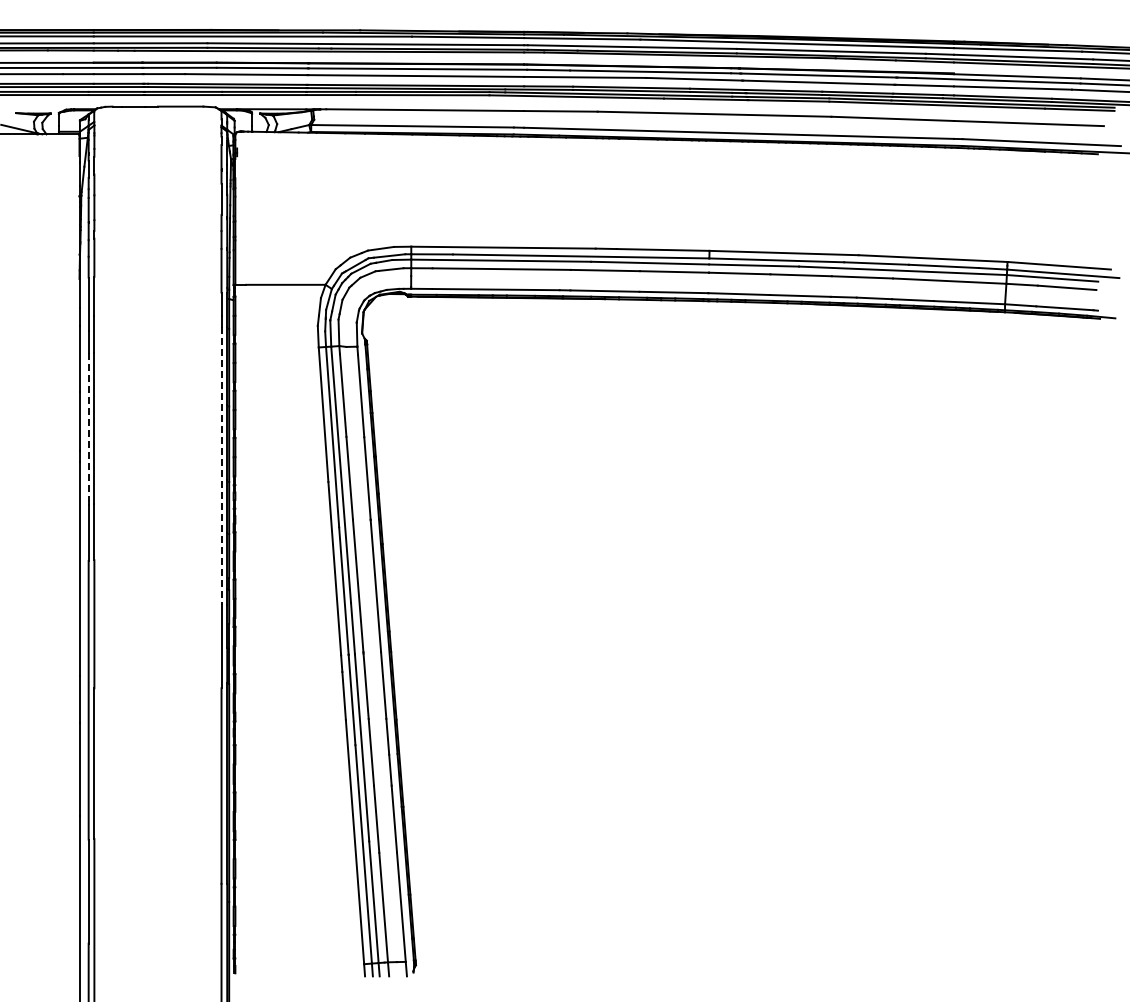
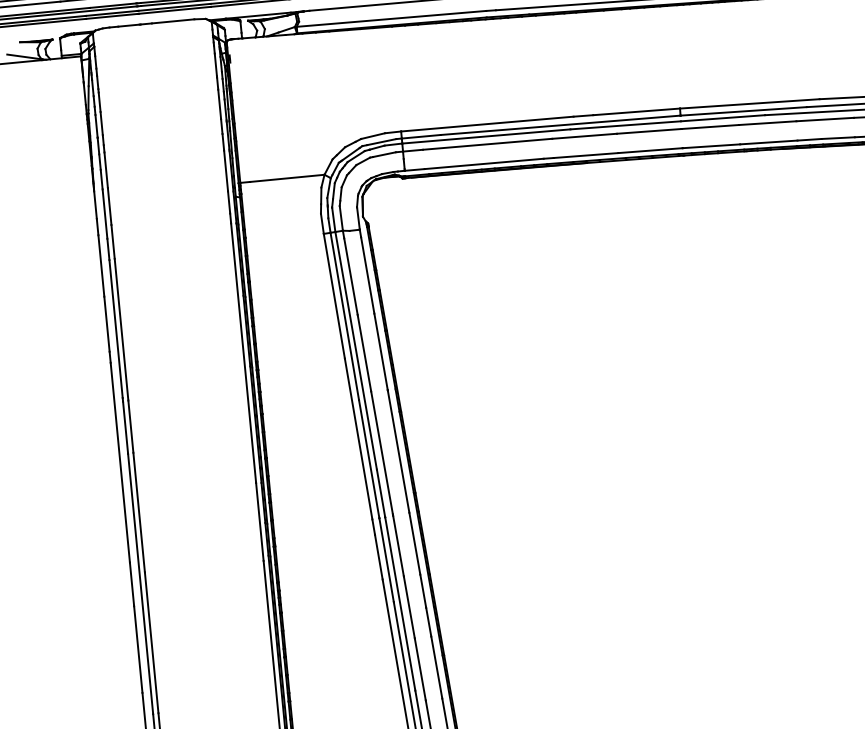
line: (88, 427) -> (115, 329), dashed -> solid
line: (221, 466) -> (243, 353), dashed -> solid

